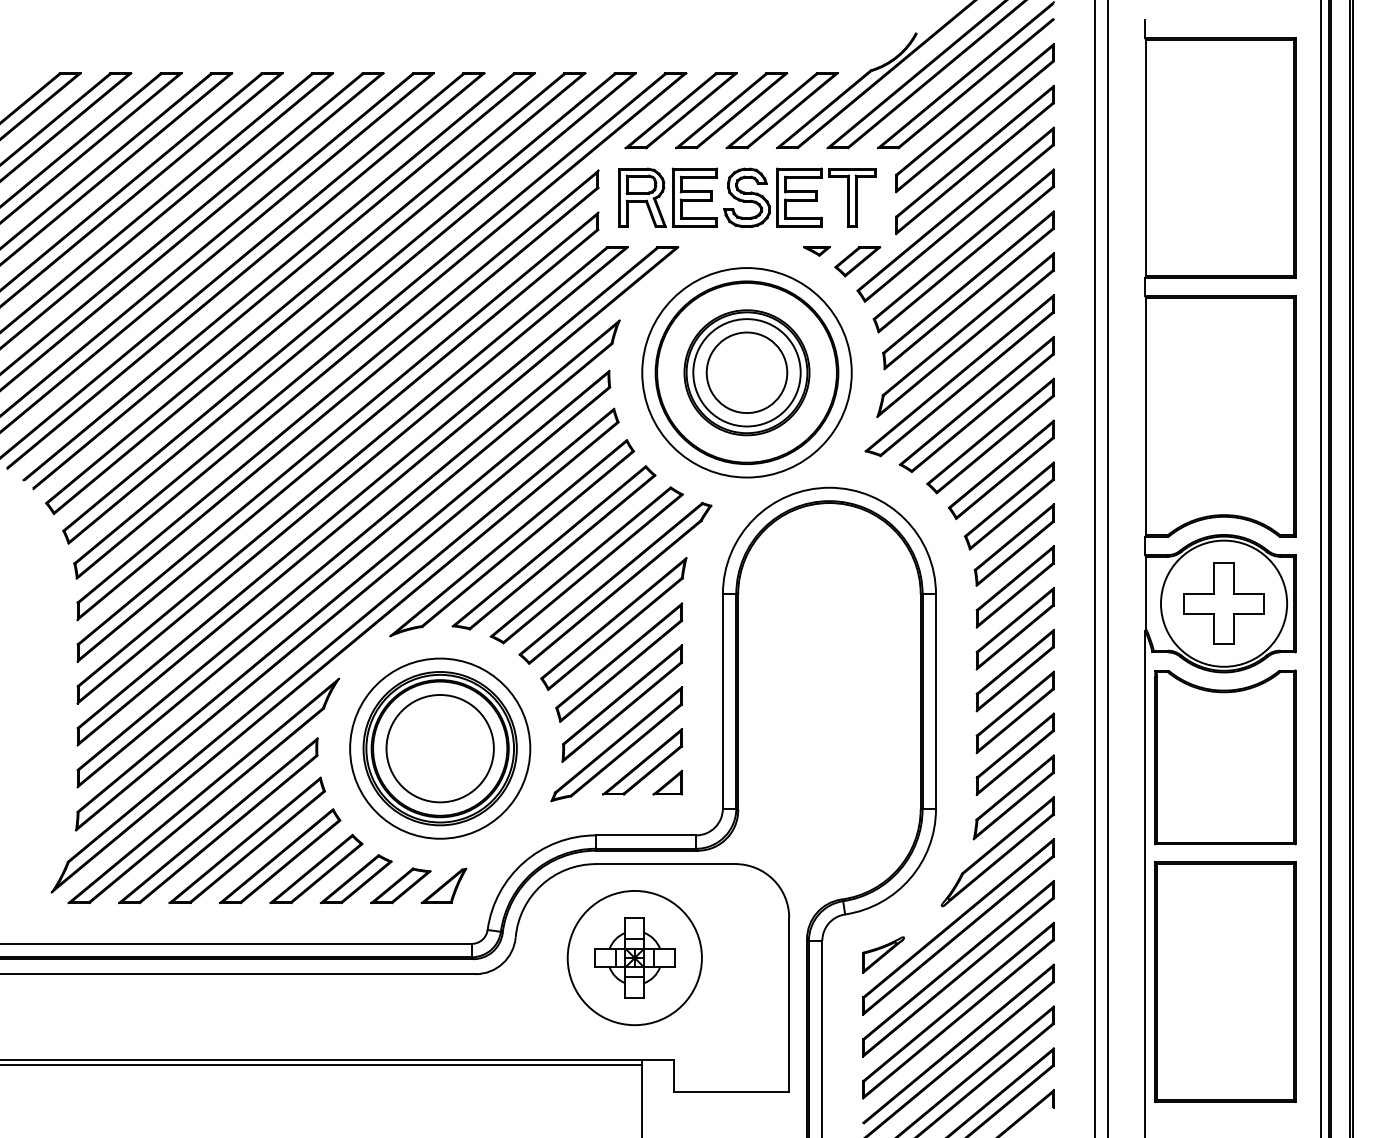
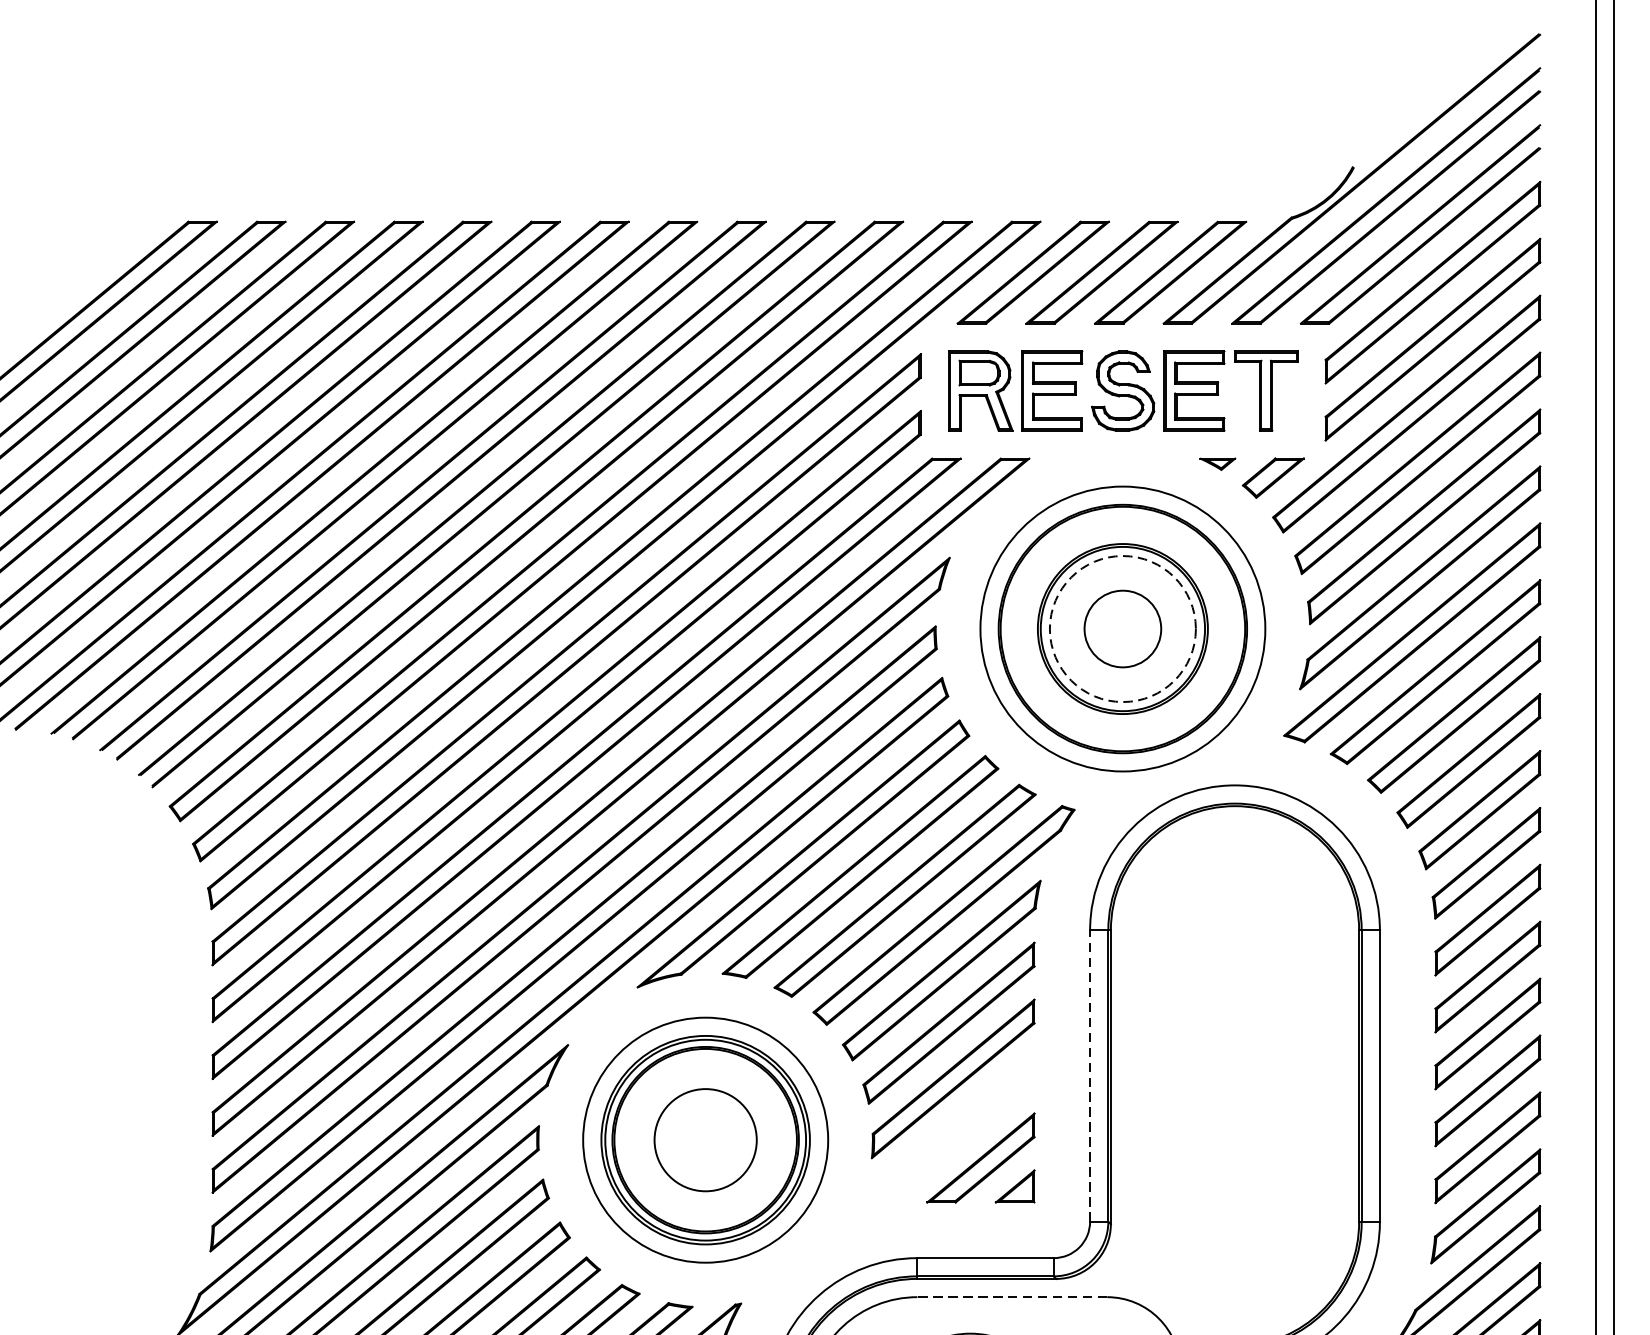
circle: (746, 372) -> (1122, 628), size x0.7
circle: (746, 372) -> (1122, 628), solid -> dashed
line: (722, 700) -> (1089, 1074), solid -> dashed
part: (616, 744) -> (945, 1134), removed
circle: (439, 748) -> (704, 1139), size x0.7
line: (665, 864) -> (1012, 1297), solid -> dashed

